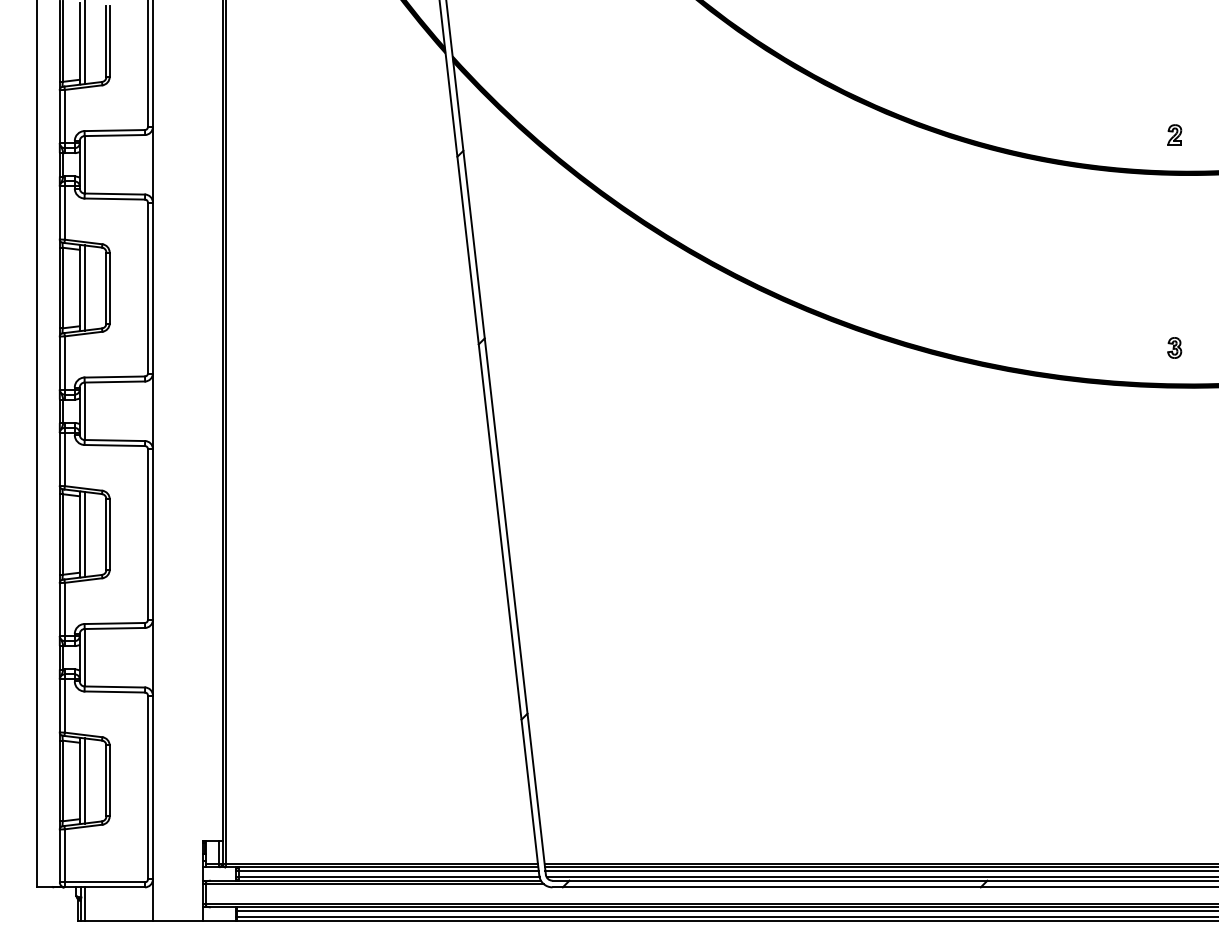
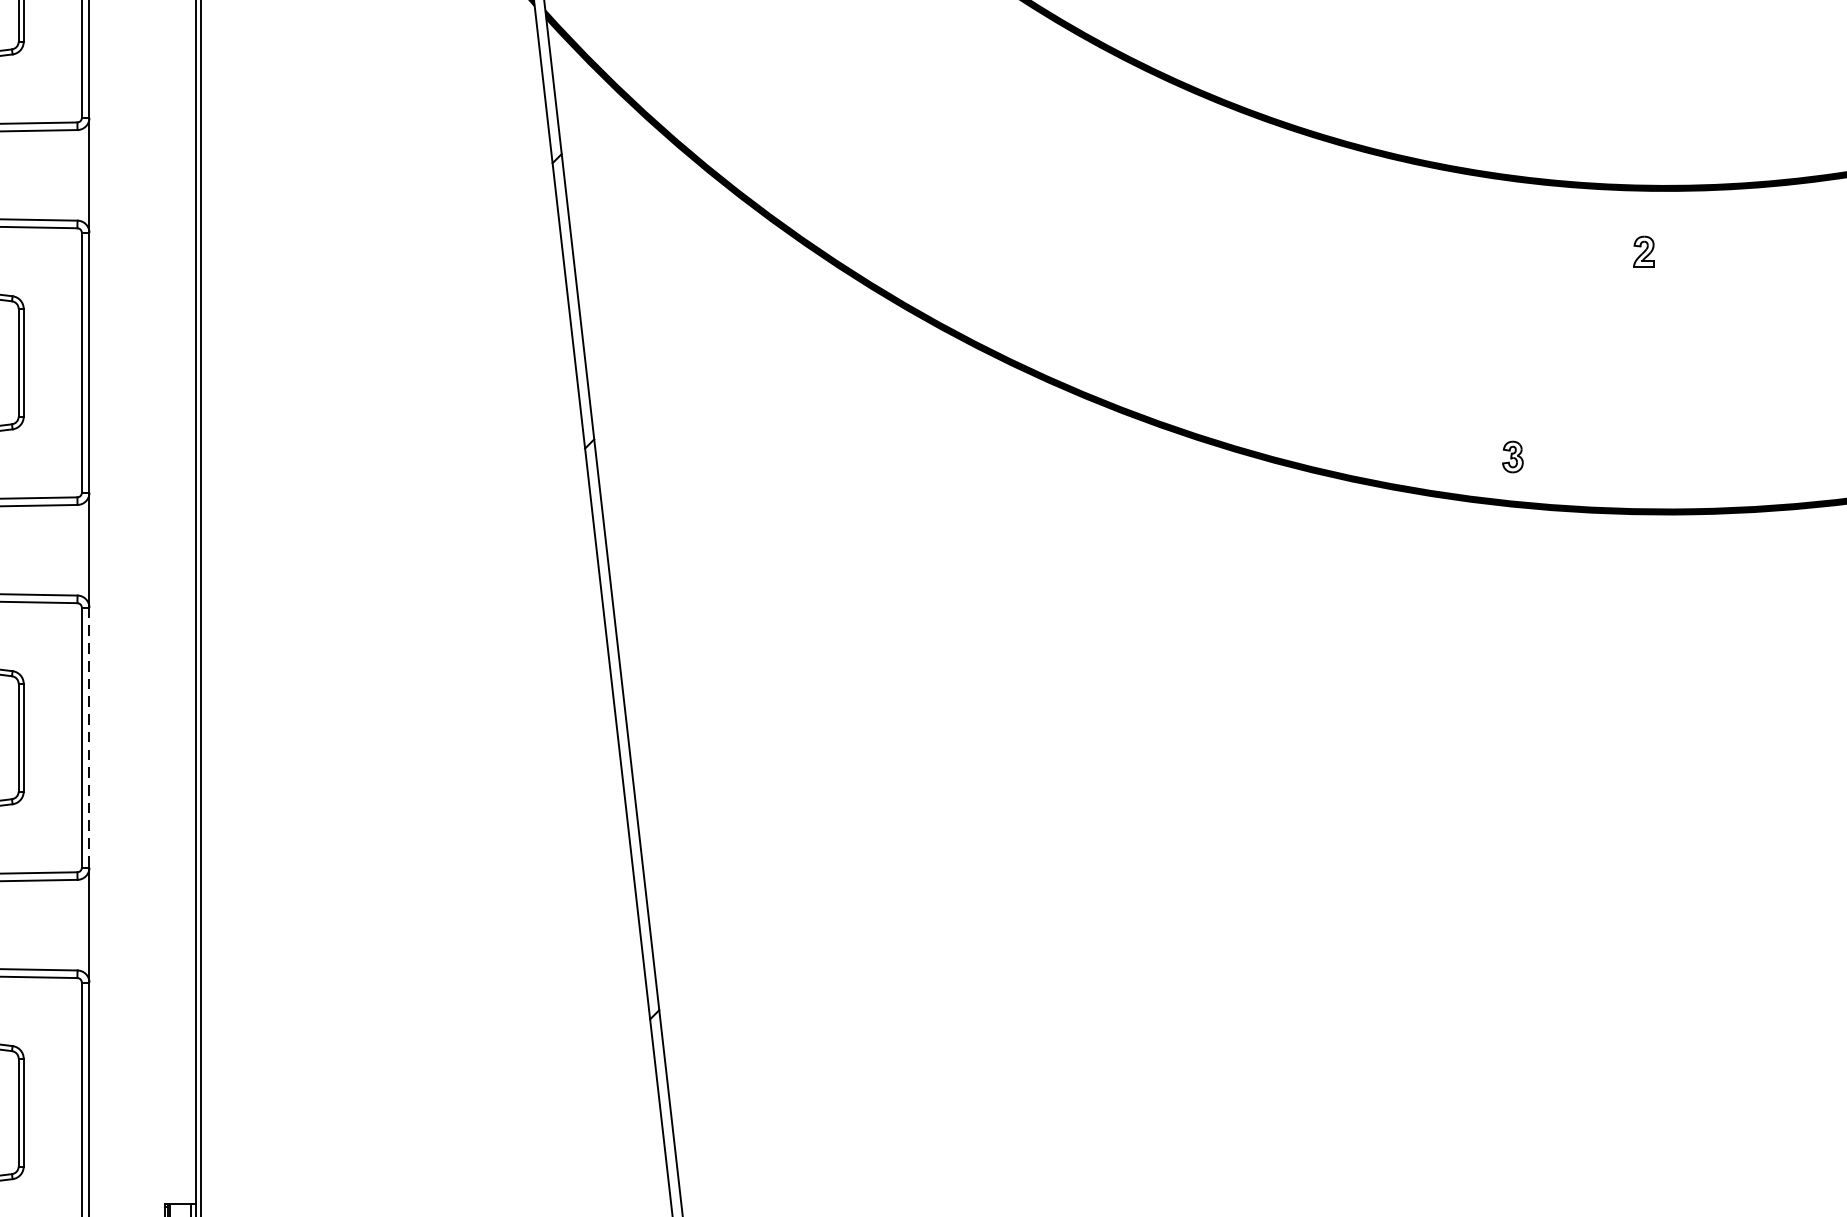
part: (1174, 134) -> (1643, 250), moved
part: (1174, 347) -> (1512, 456), moved
line: (152, 535) -> (88, 739), solid -> dashed

